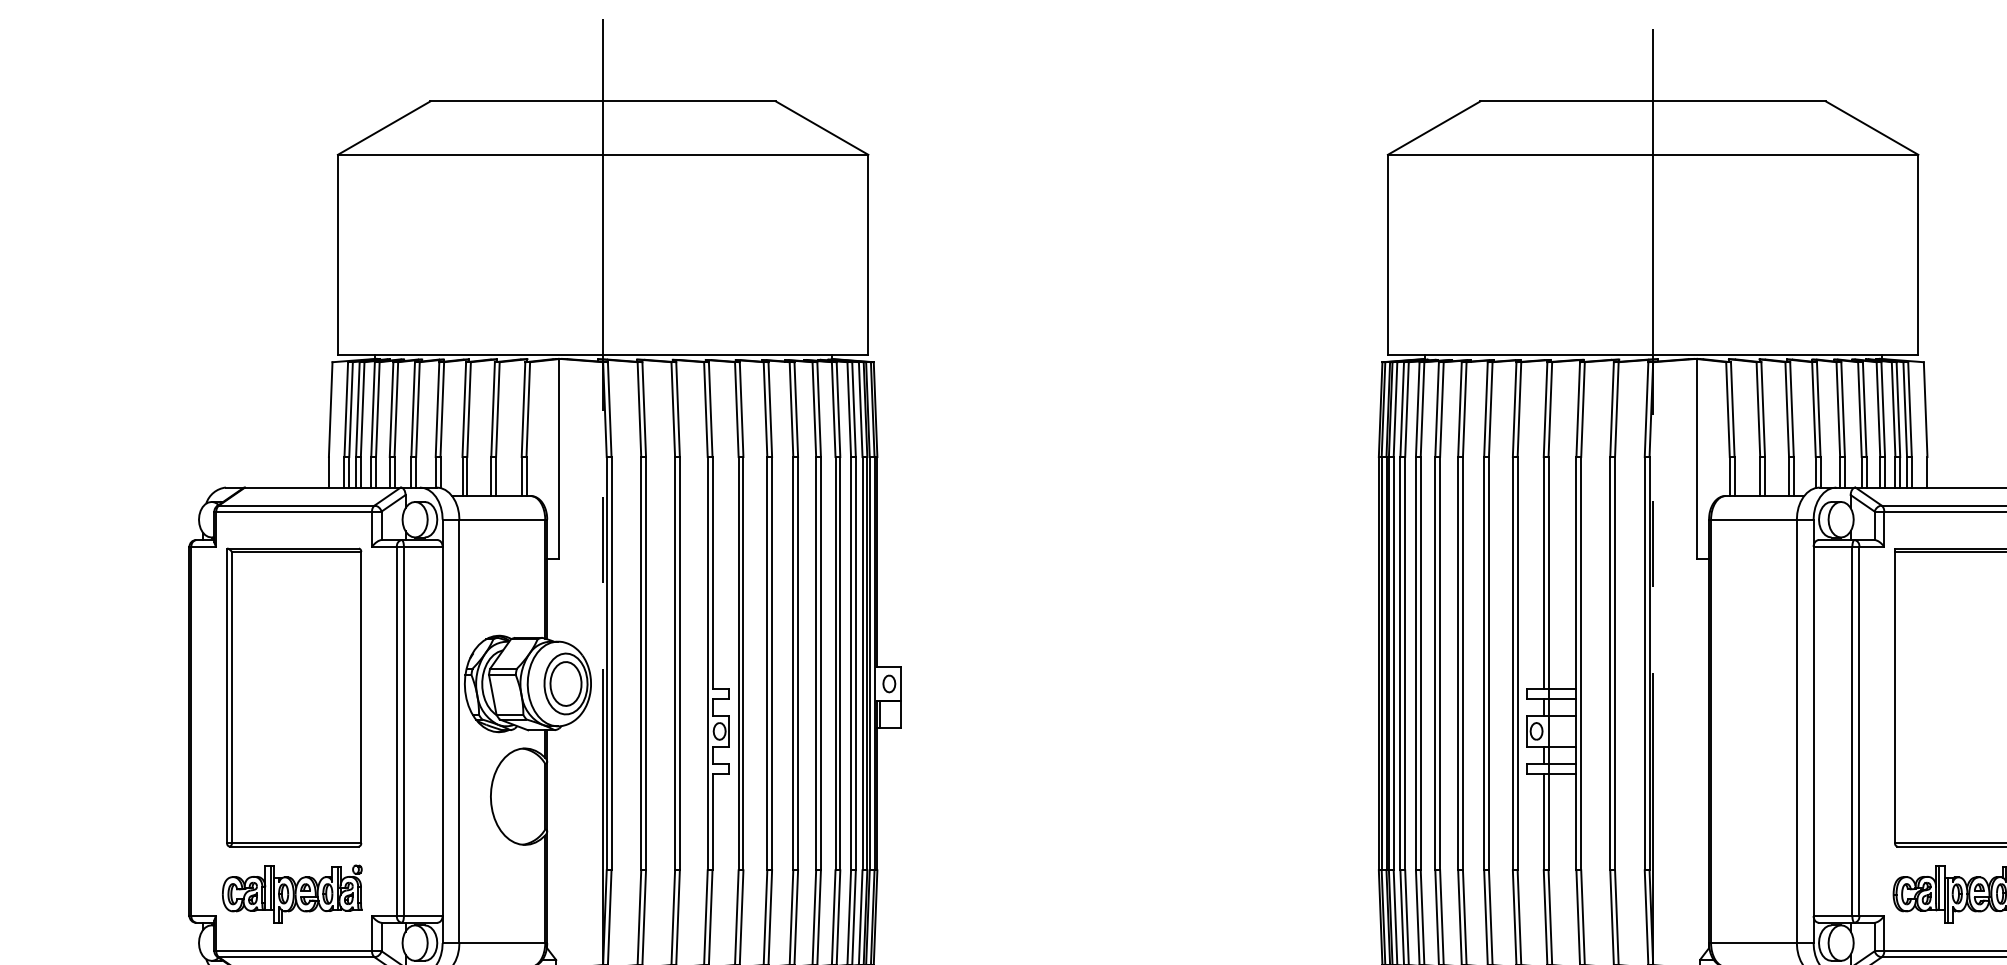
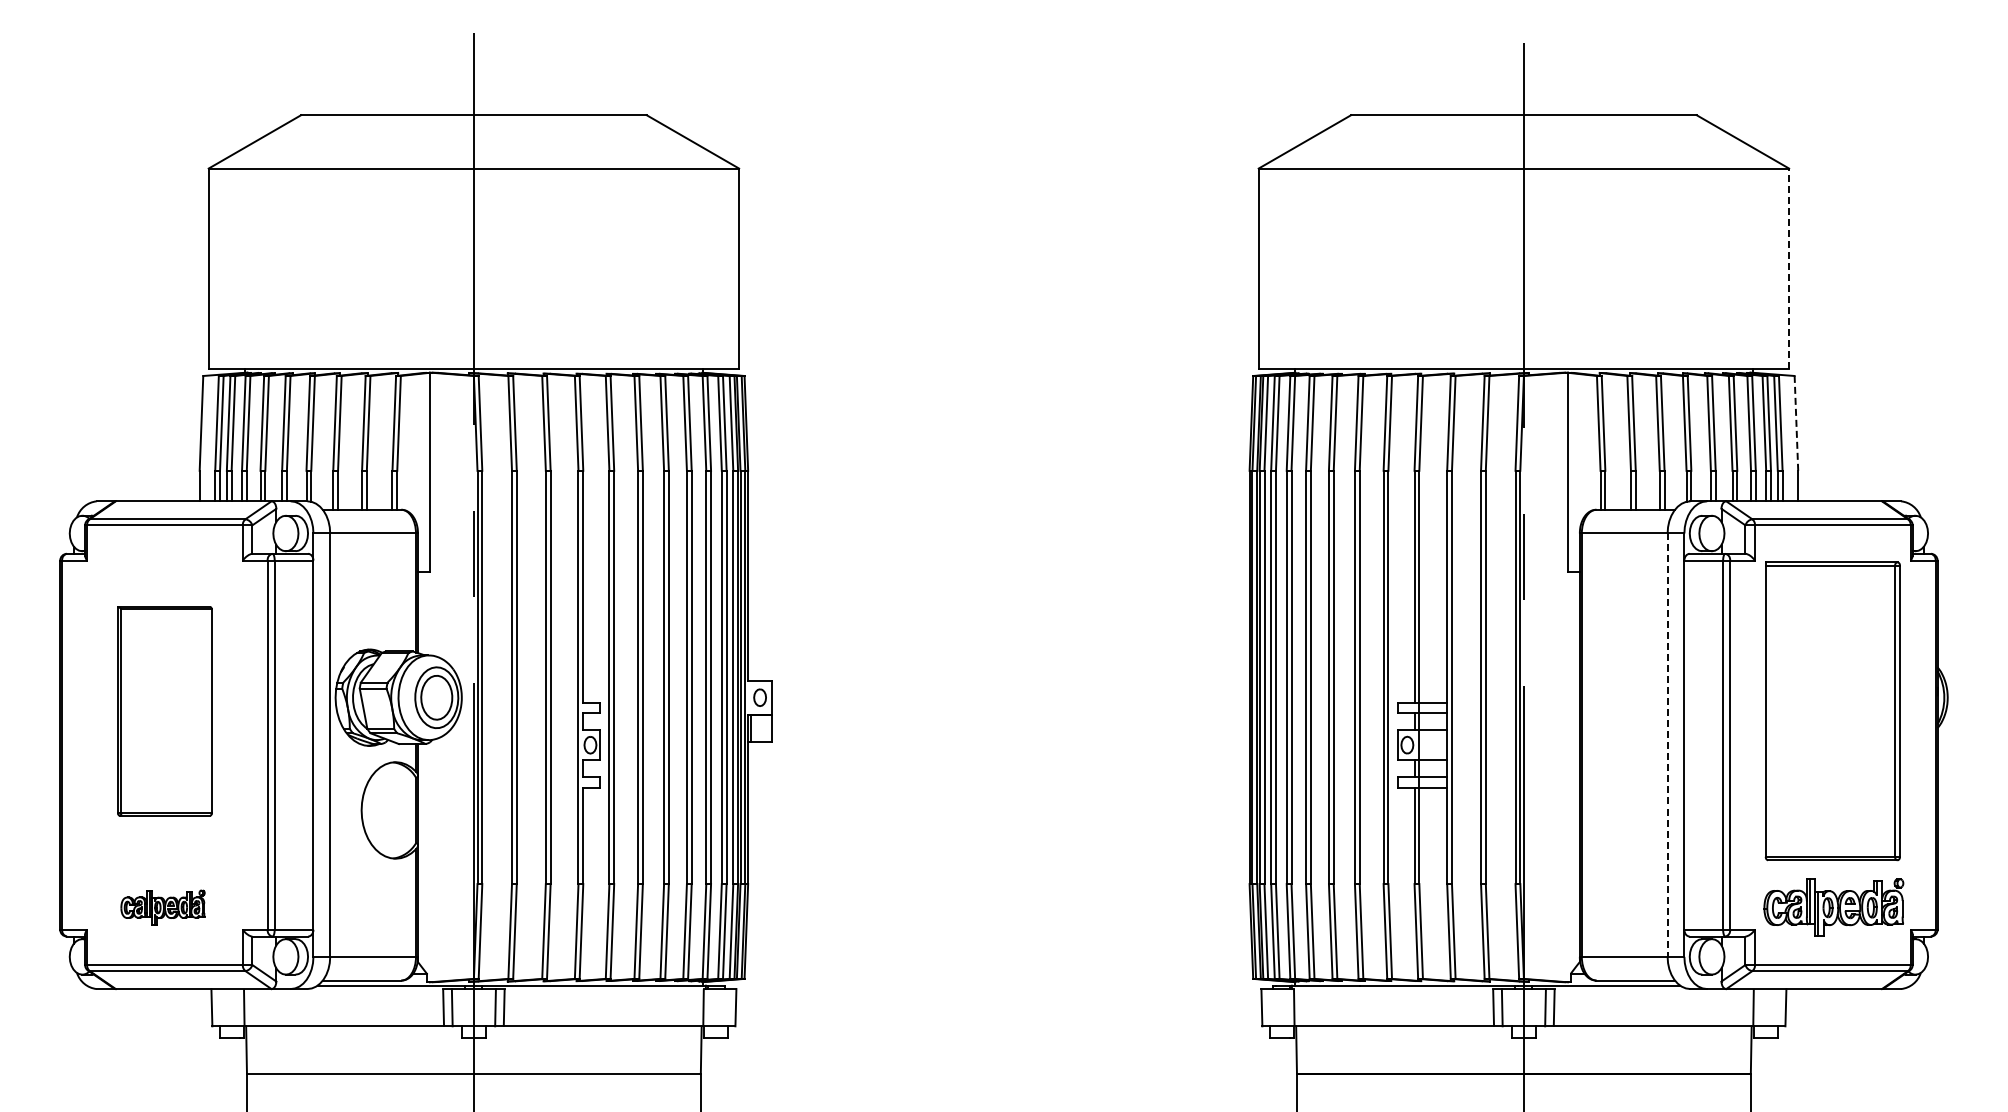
line: (1918, 254) -> (1789, 268), solid -> dashed
line: (1925, 408) -> (1796, 422), solid -> dashed
part: (293, 697) -> (164, 711), size x0.7
line: (1796, 731) -> (1667, 745), solid -> dashed
part: (291, 893) -> (162, 907), size x0.6

